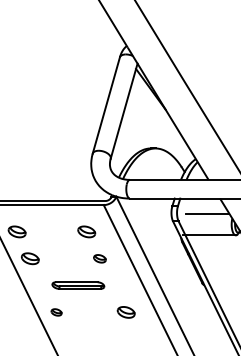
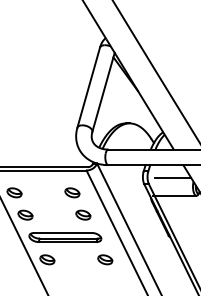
part: (99, 258) -> (83, 214), size x1.43
part: (78, 285) -> (65, 237), size x1.67
part: (56, 312) -> (47, 259), size x1.67

